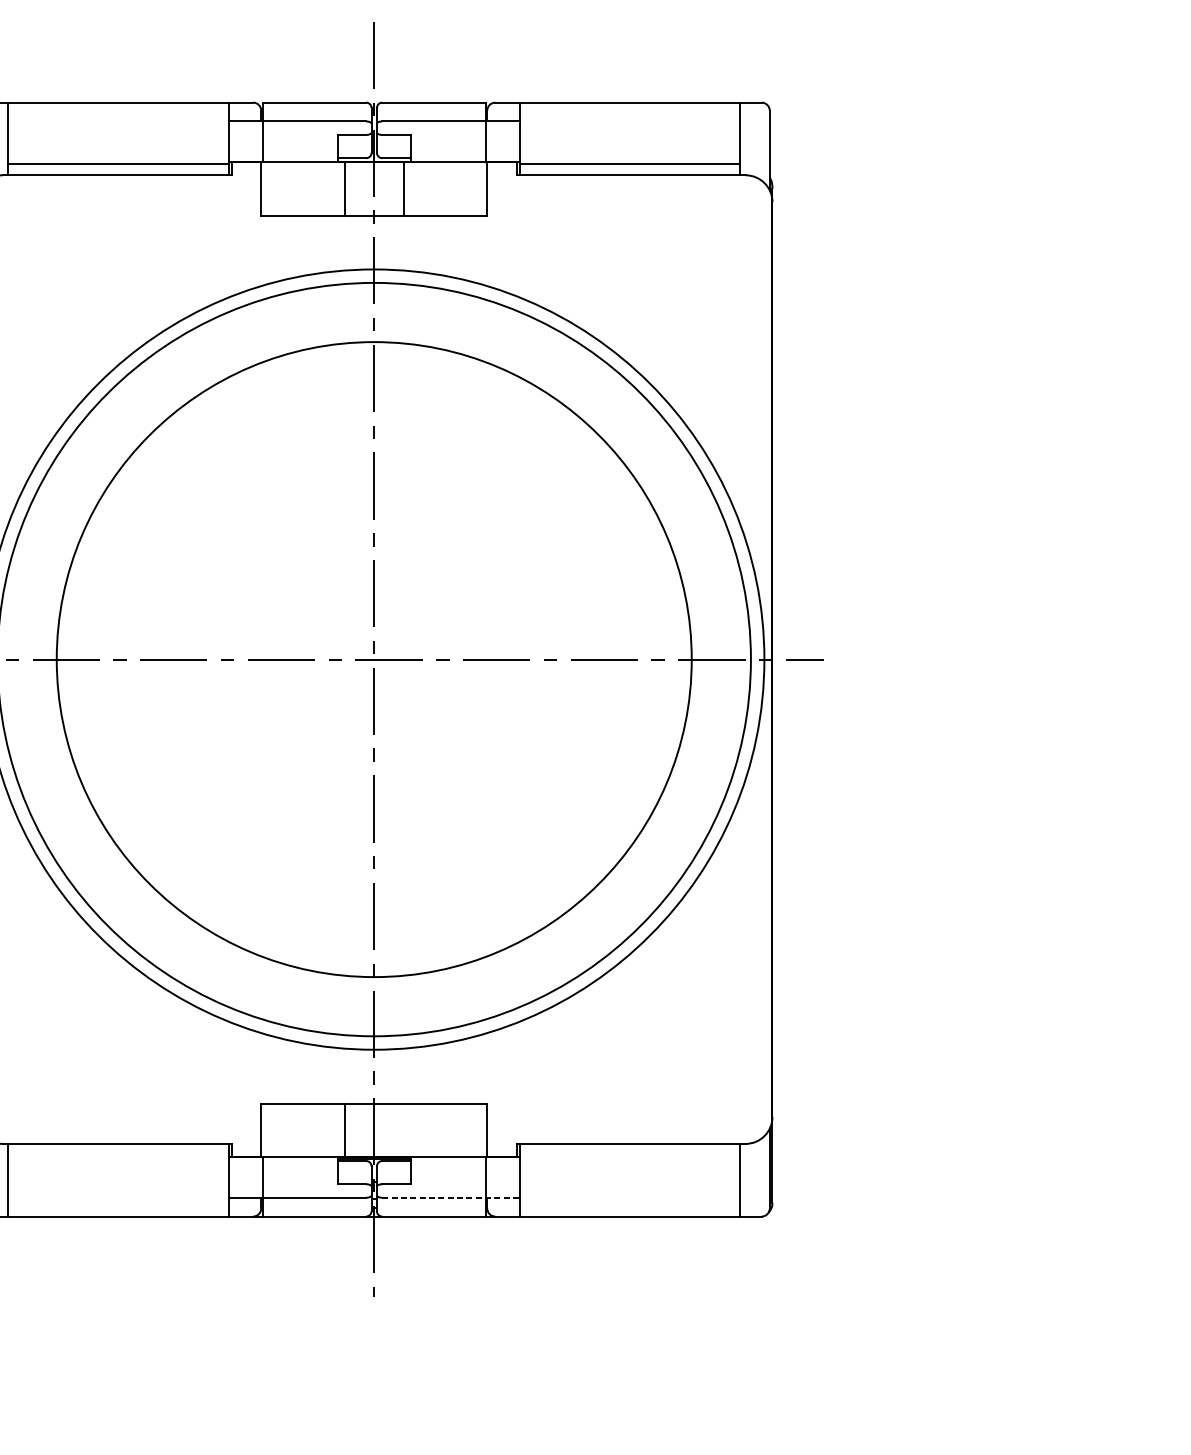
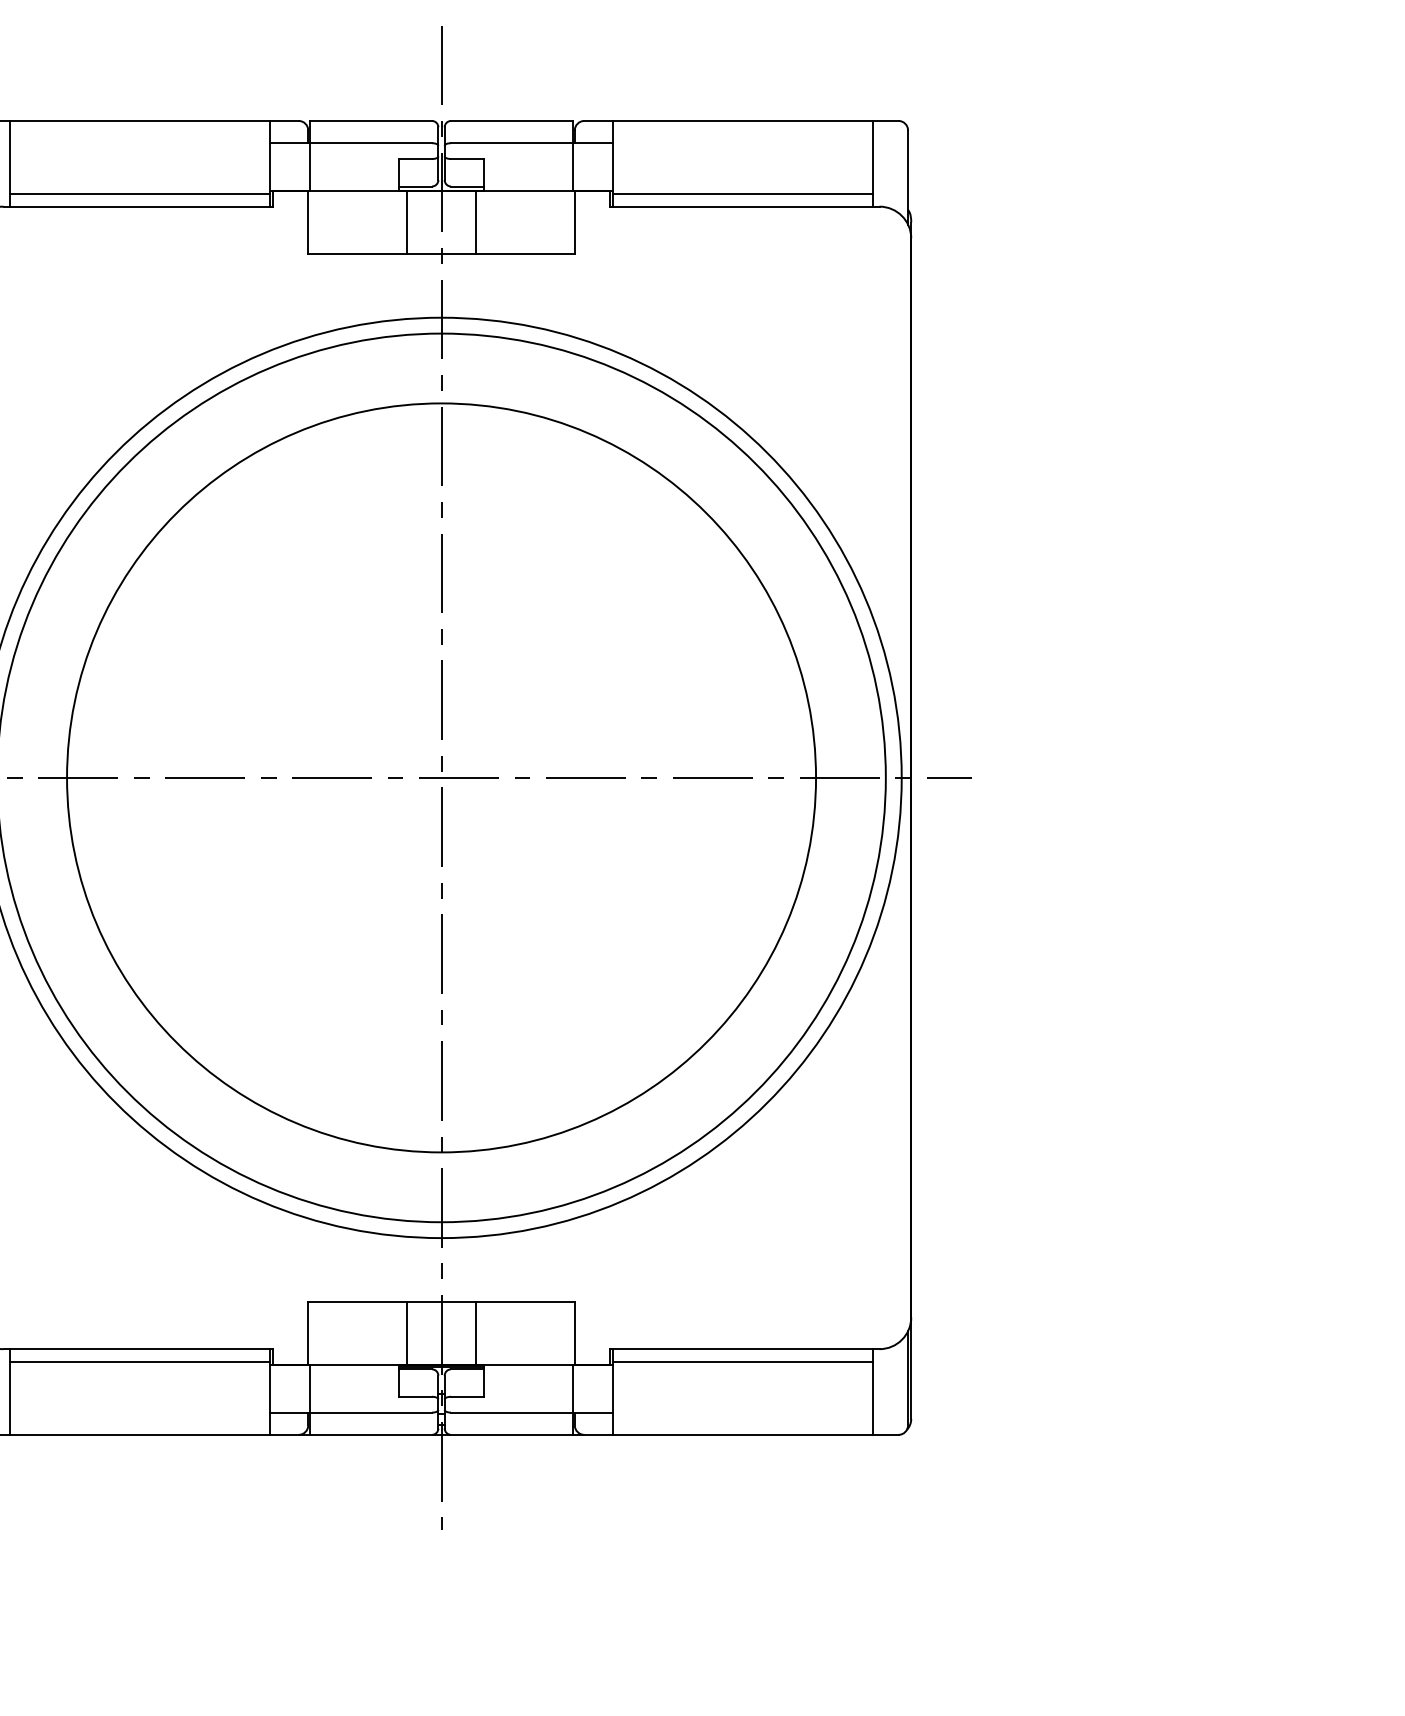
line: (403, 1130) -> (476, 1333), added
line: (118, 1155) -> (139, 1362), added
line: (629, 1155) -> (742, 1362), added
line: (450, 1197) -> (531, 1412), dashed -> solid

